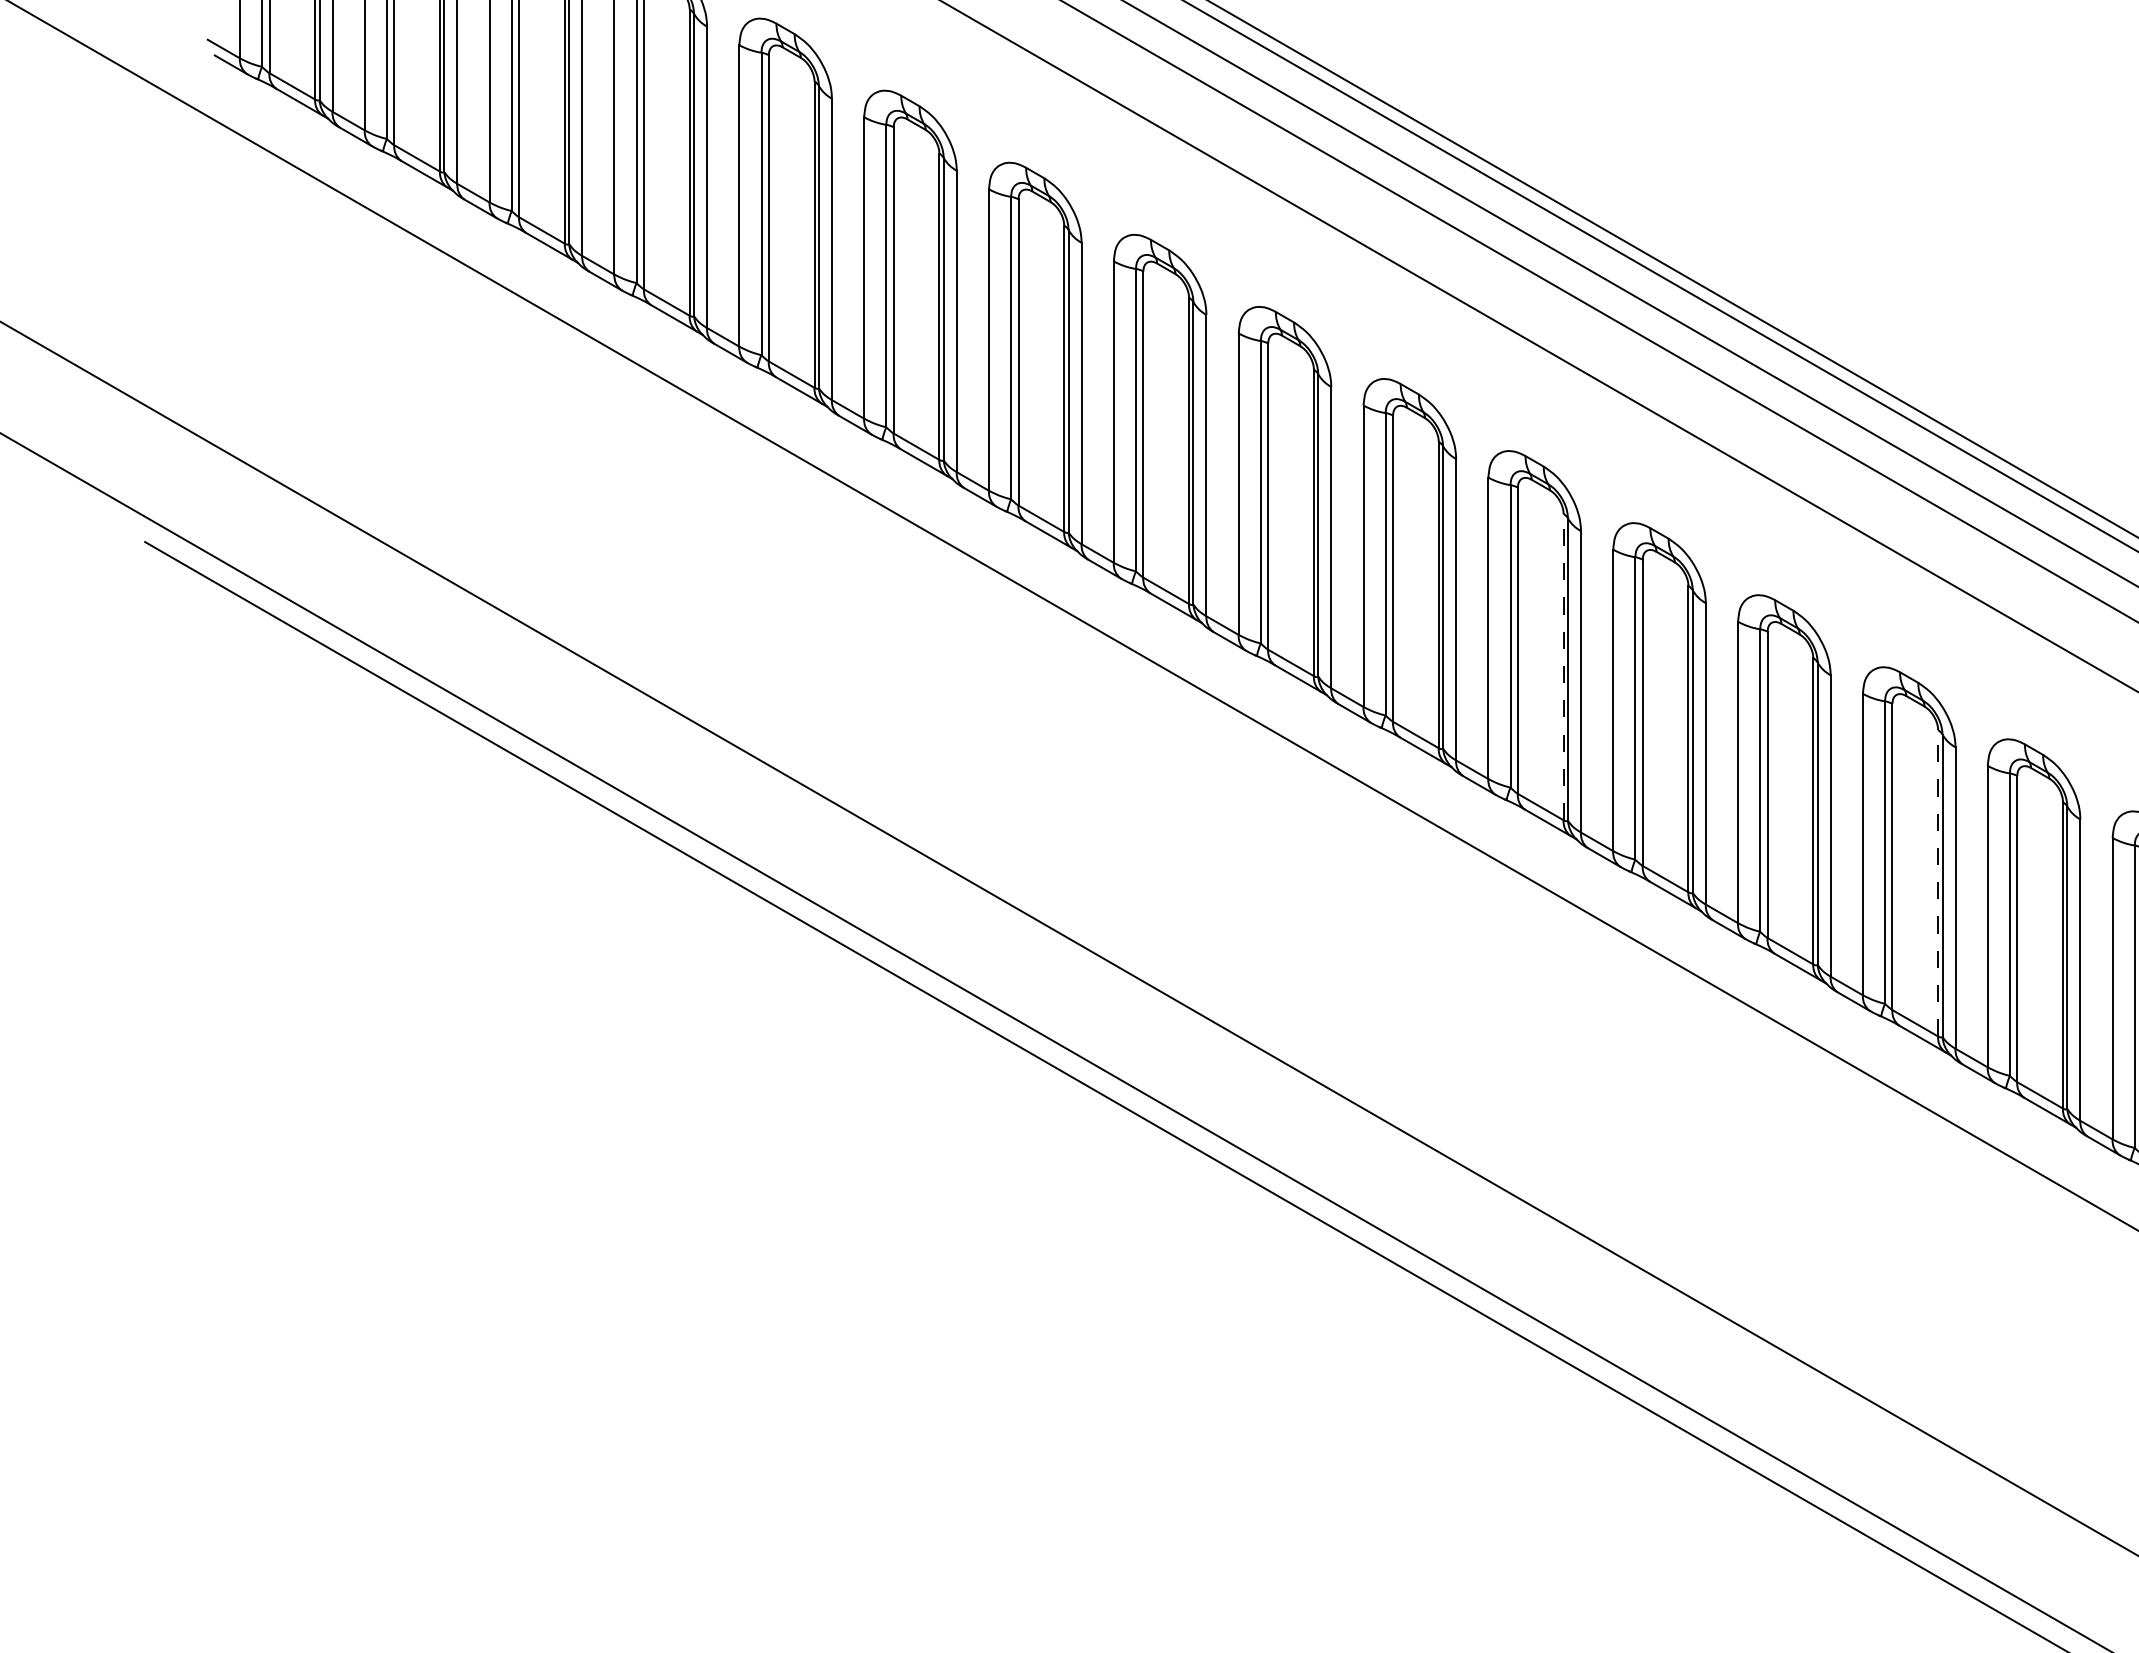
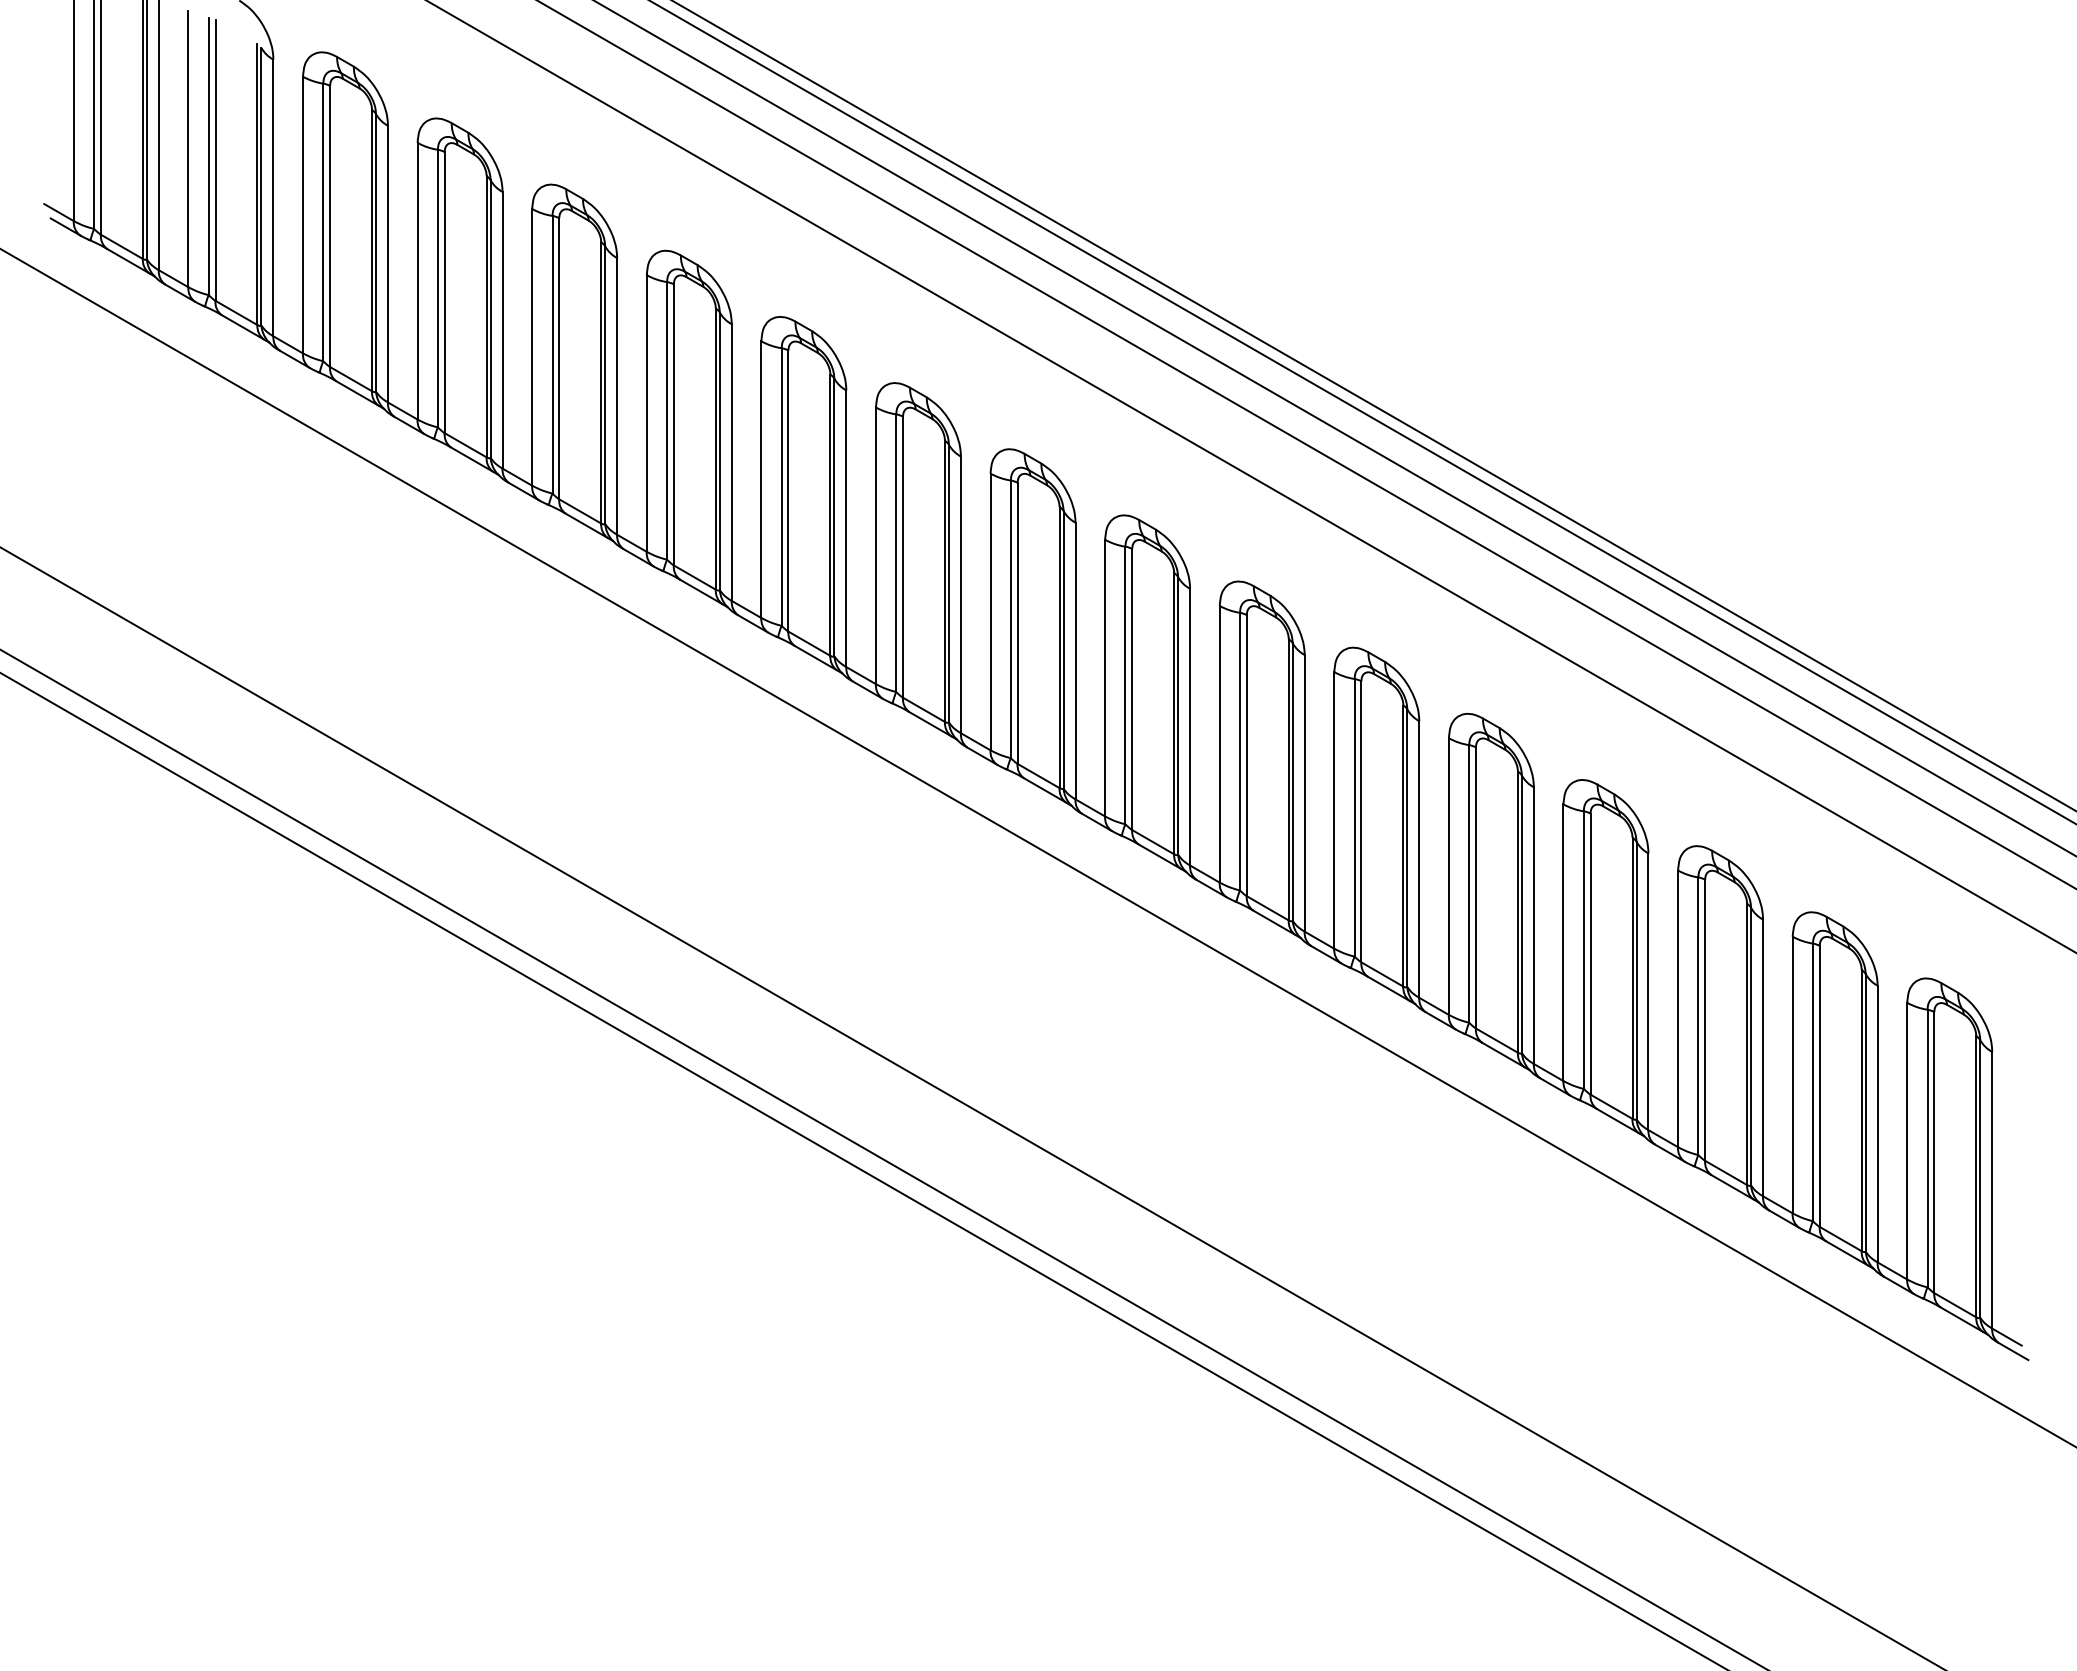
line: (1563, 666) -> (1288, 779), dashed -> solid
line: (1938, 883) -> (1632, 978), dashed -> solid

